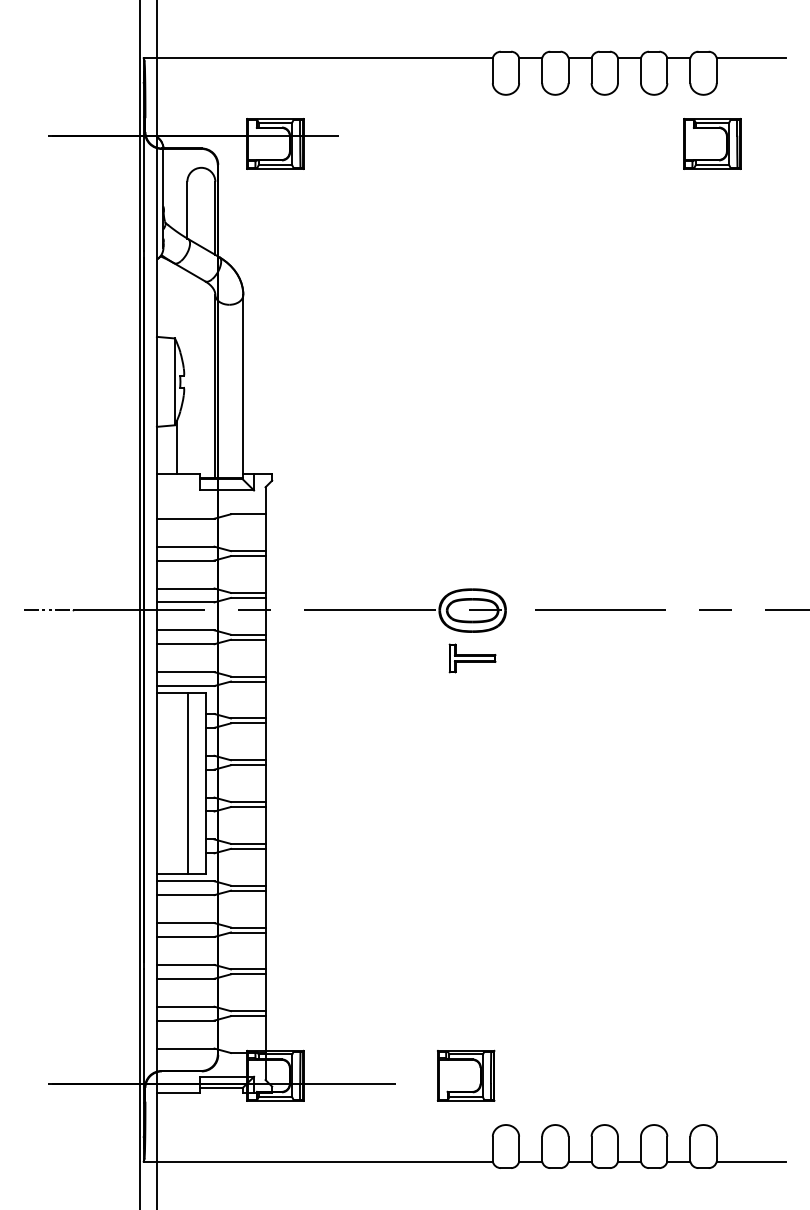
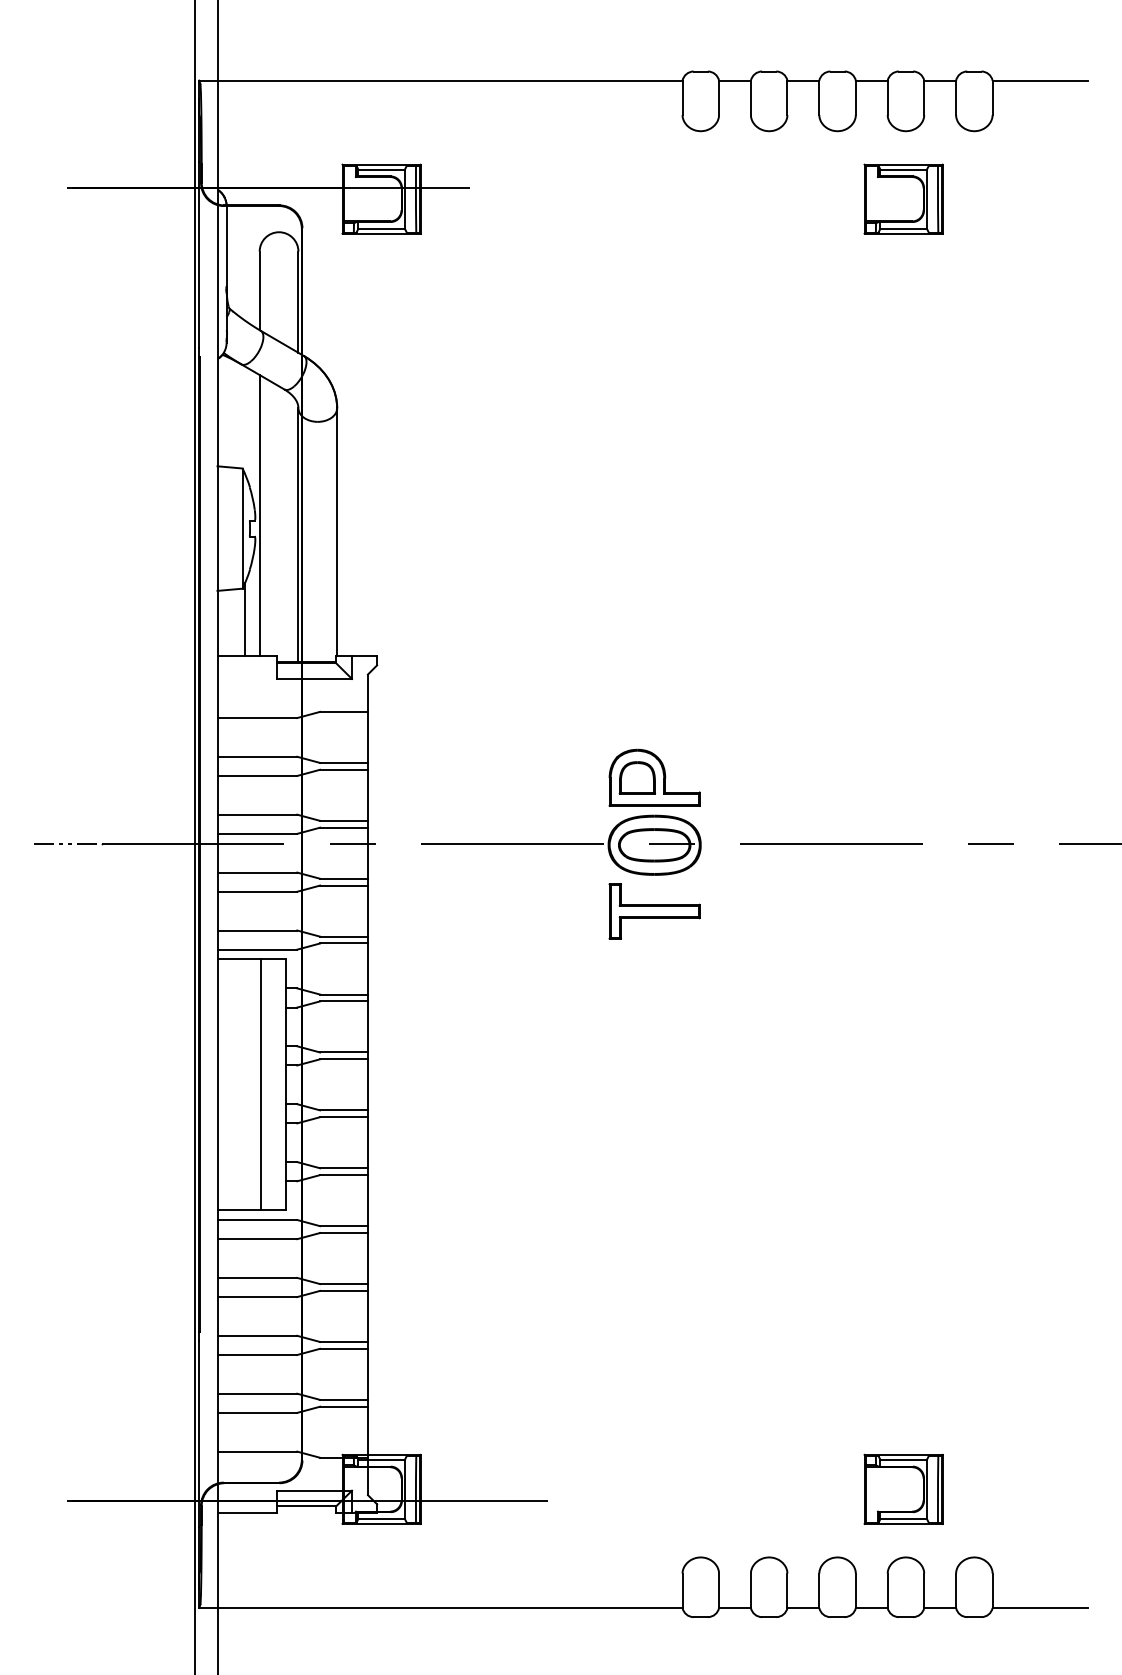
part: (712, 143) -> (903, 198), moved
line: (187, 372) -> (259, 515), added
part: (472, 561) -> (654, 777), added
part: (472, 658) -> (654, 911), size x1.43
part: (466, 1075) -> (903, 1488), moved

